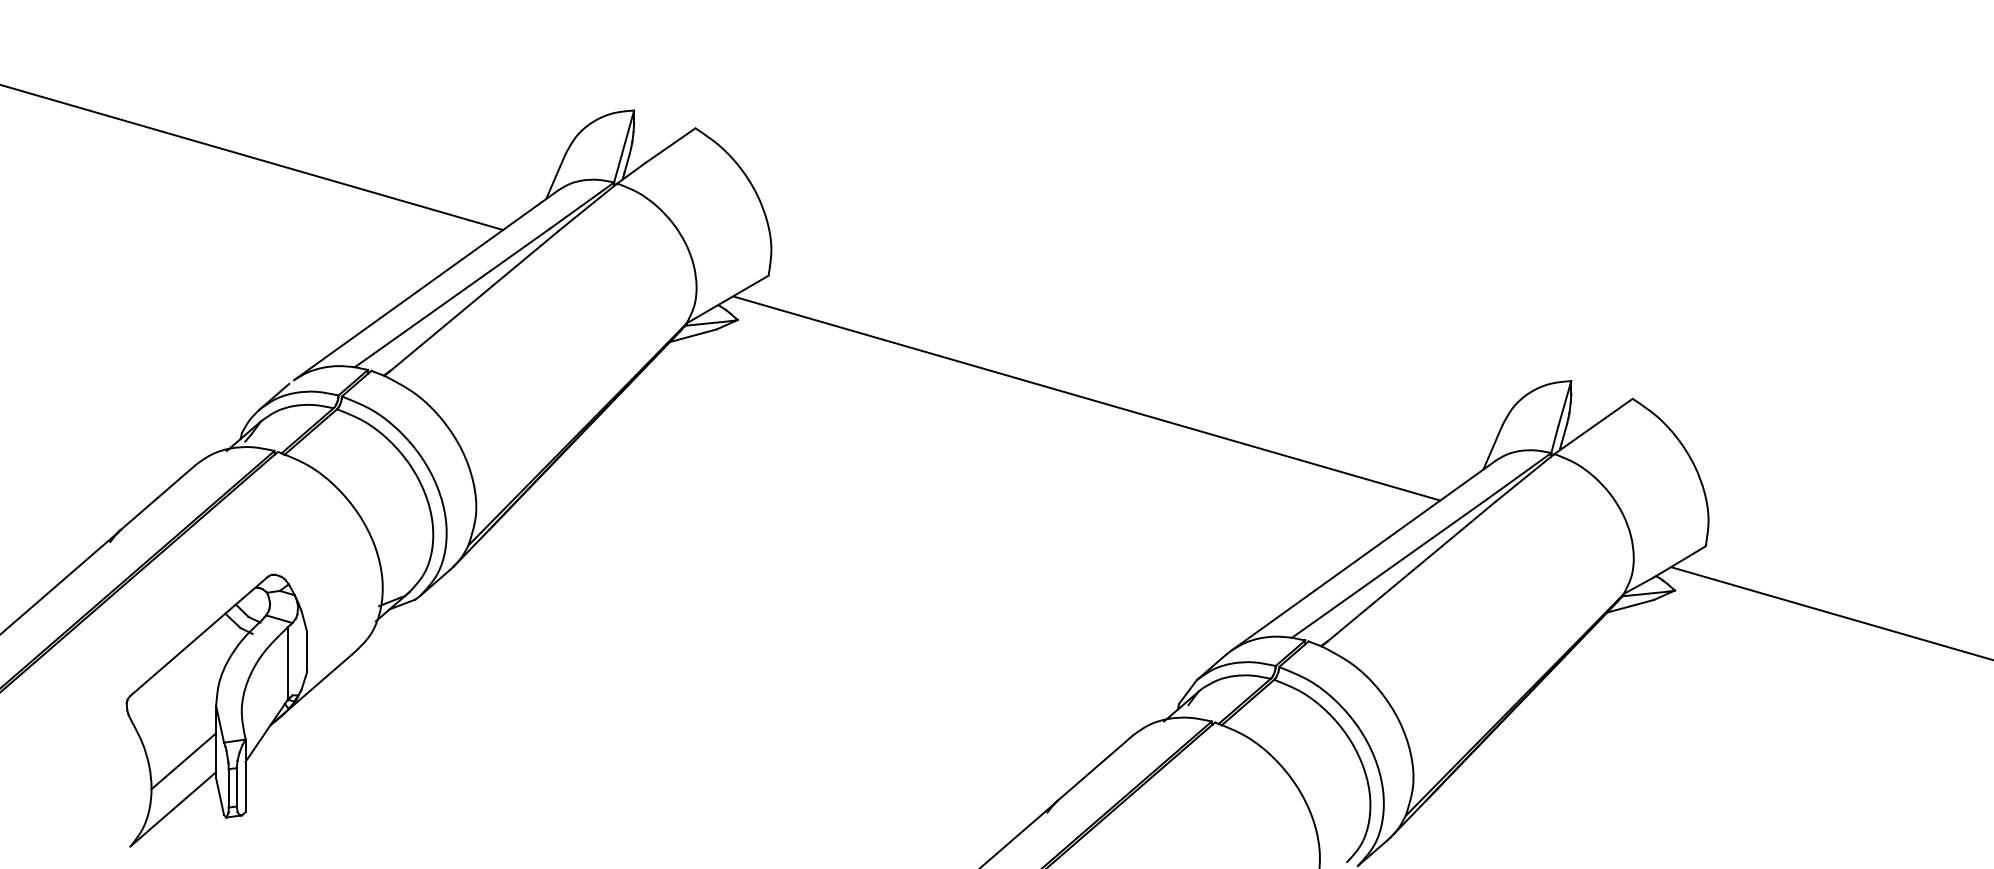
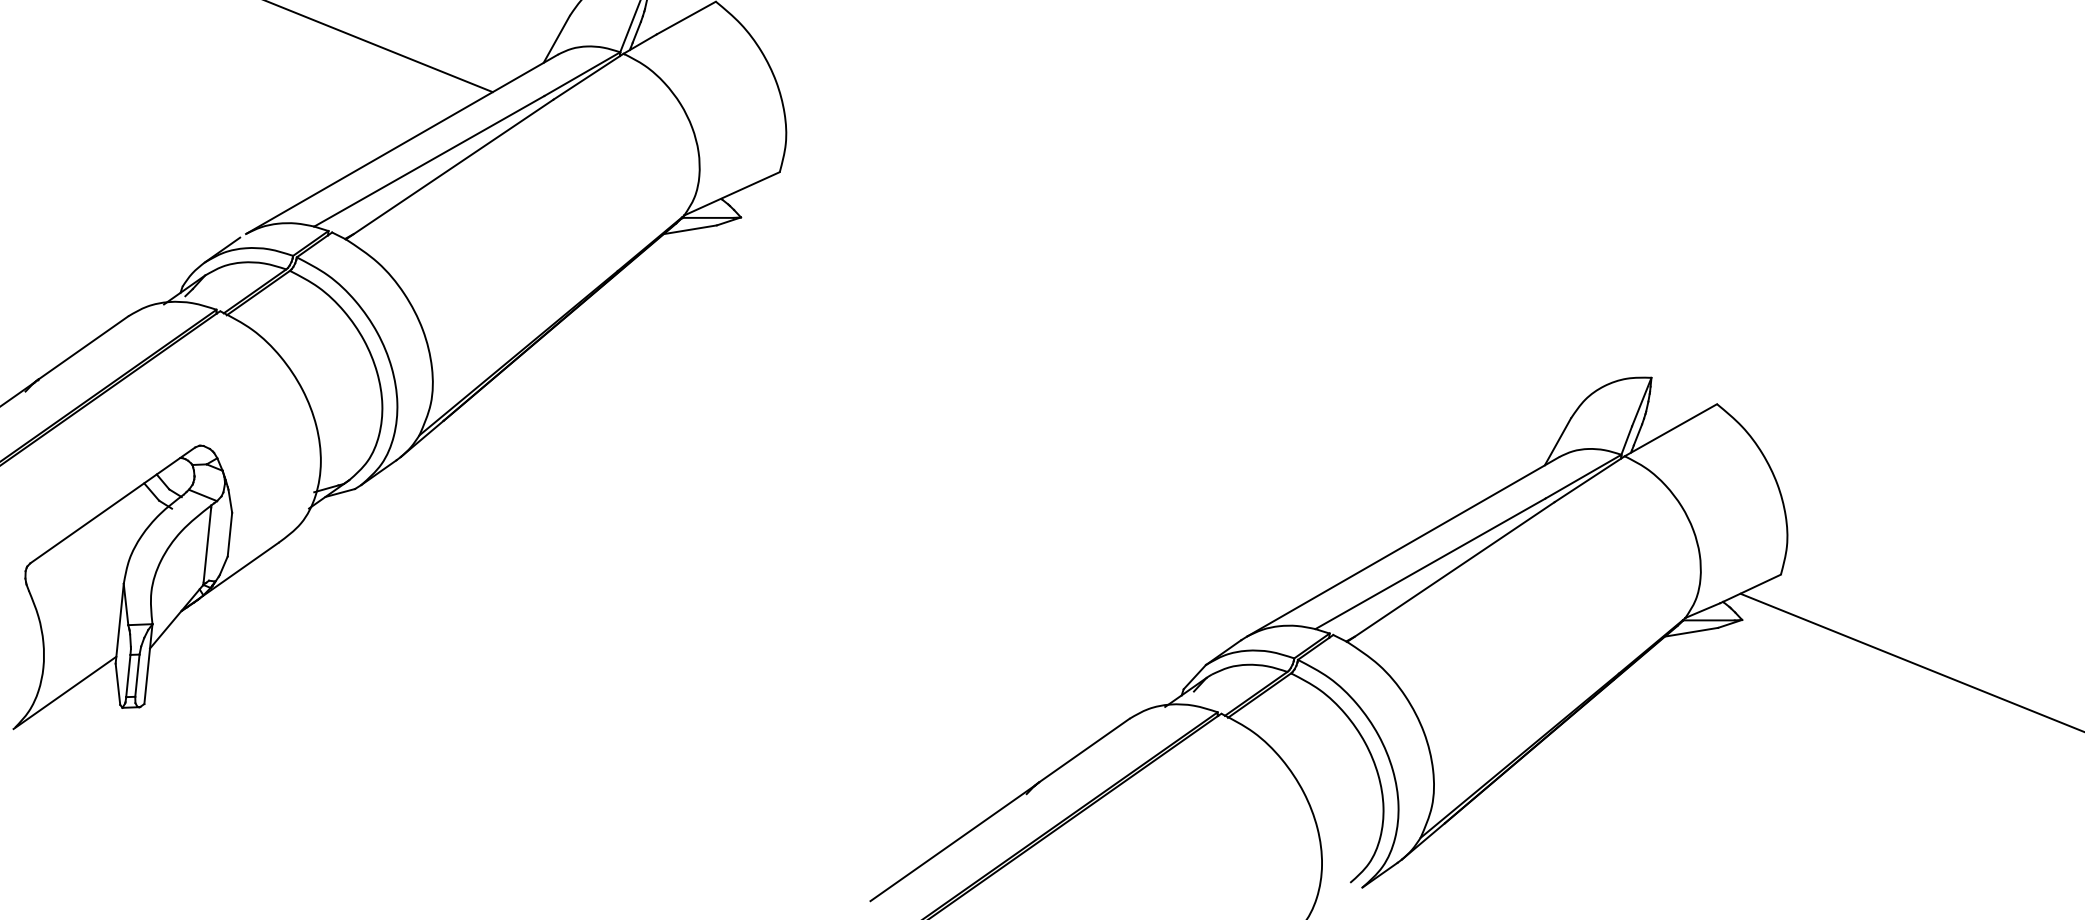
line: (1087, 398) -> (1117, 342), removed
line: (183, 761) -> (81, 641), removed

